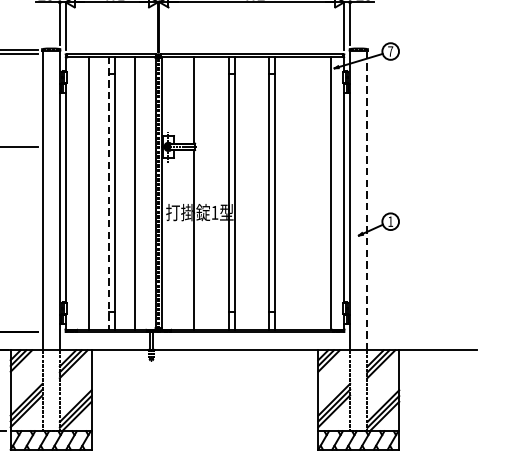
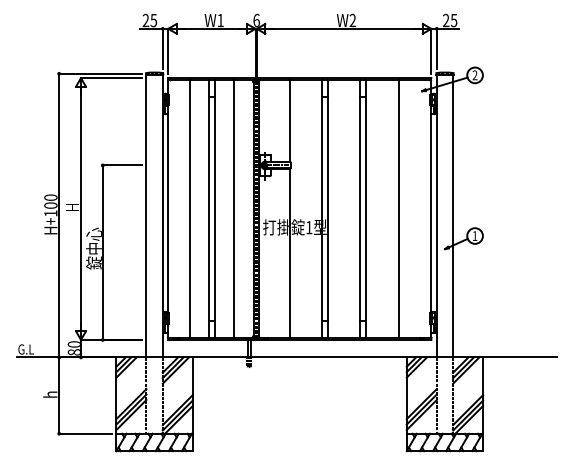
text: (390, 51) -> (474, 75), 7 -> 2
line: (330, 192) -> (398, 208), moved
line: (109, 193) -> (209, 209), dashed -> solid
line: (367, 199) -> (453, 215), dashed -> solid

